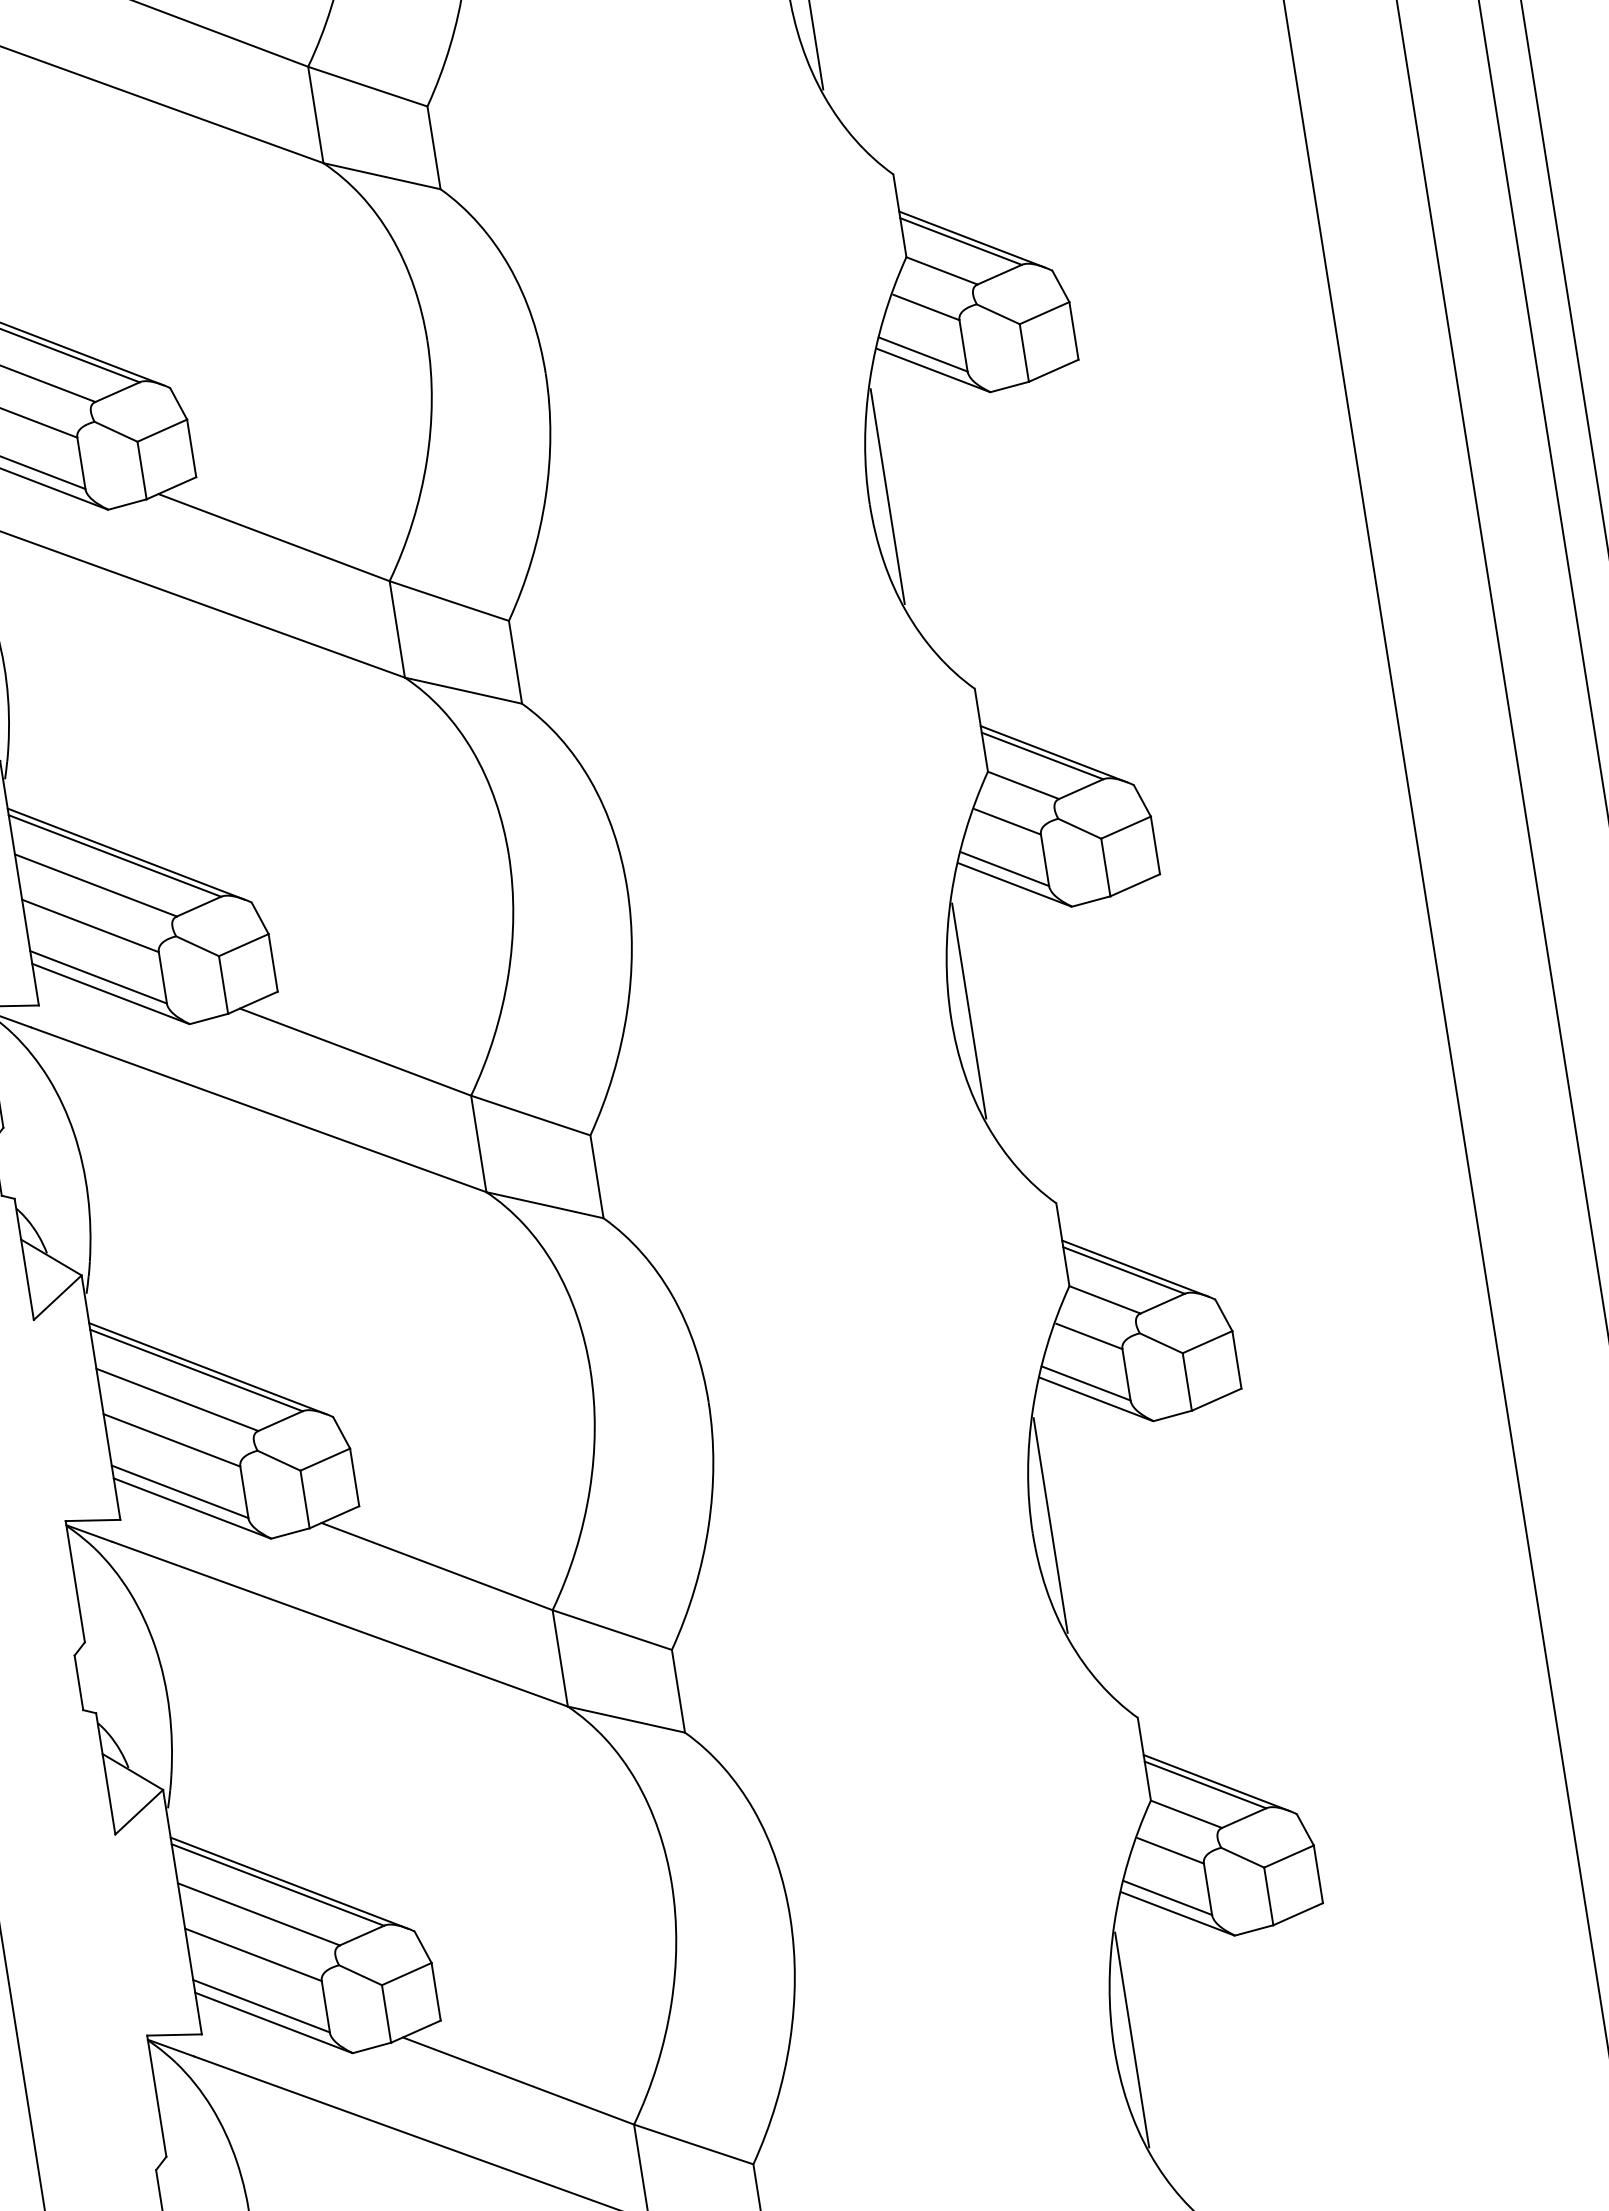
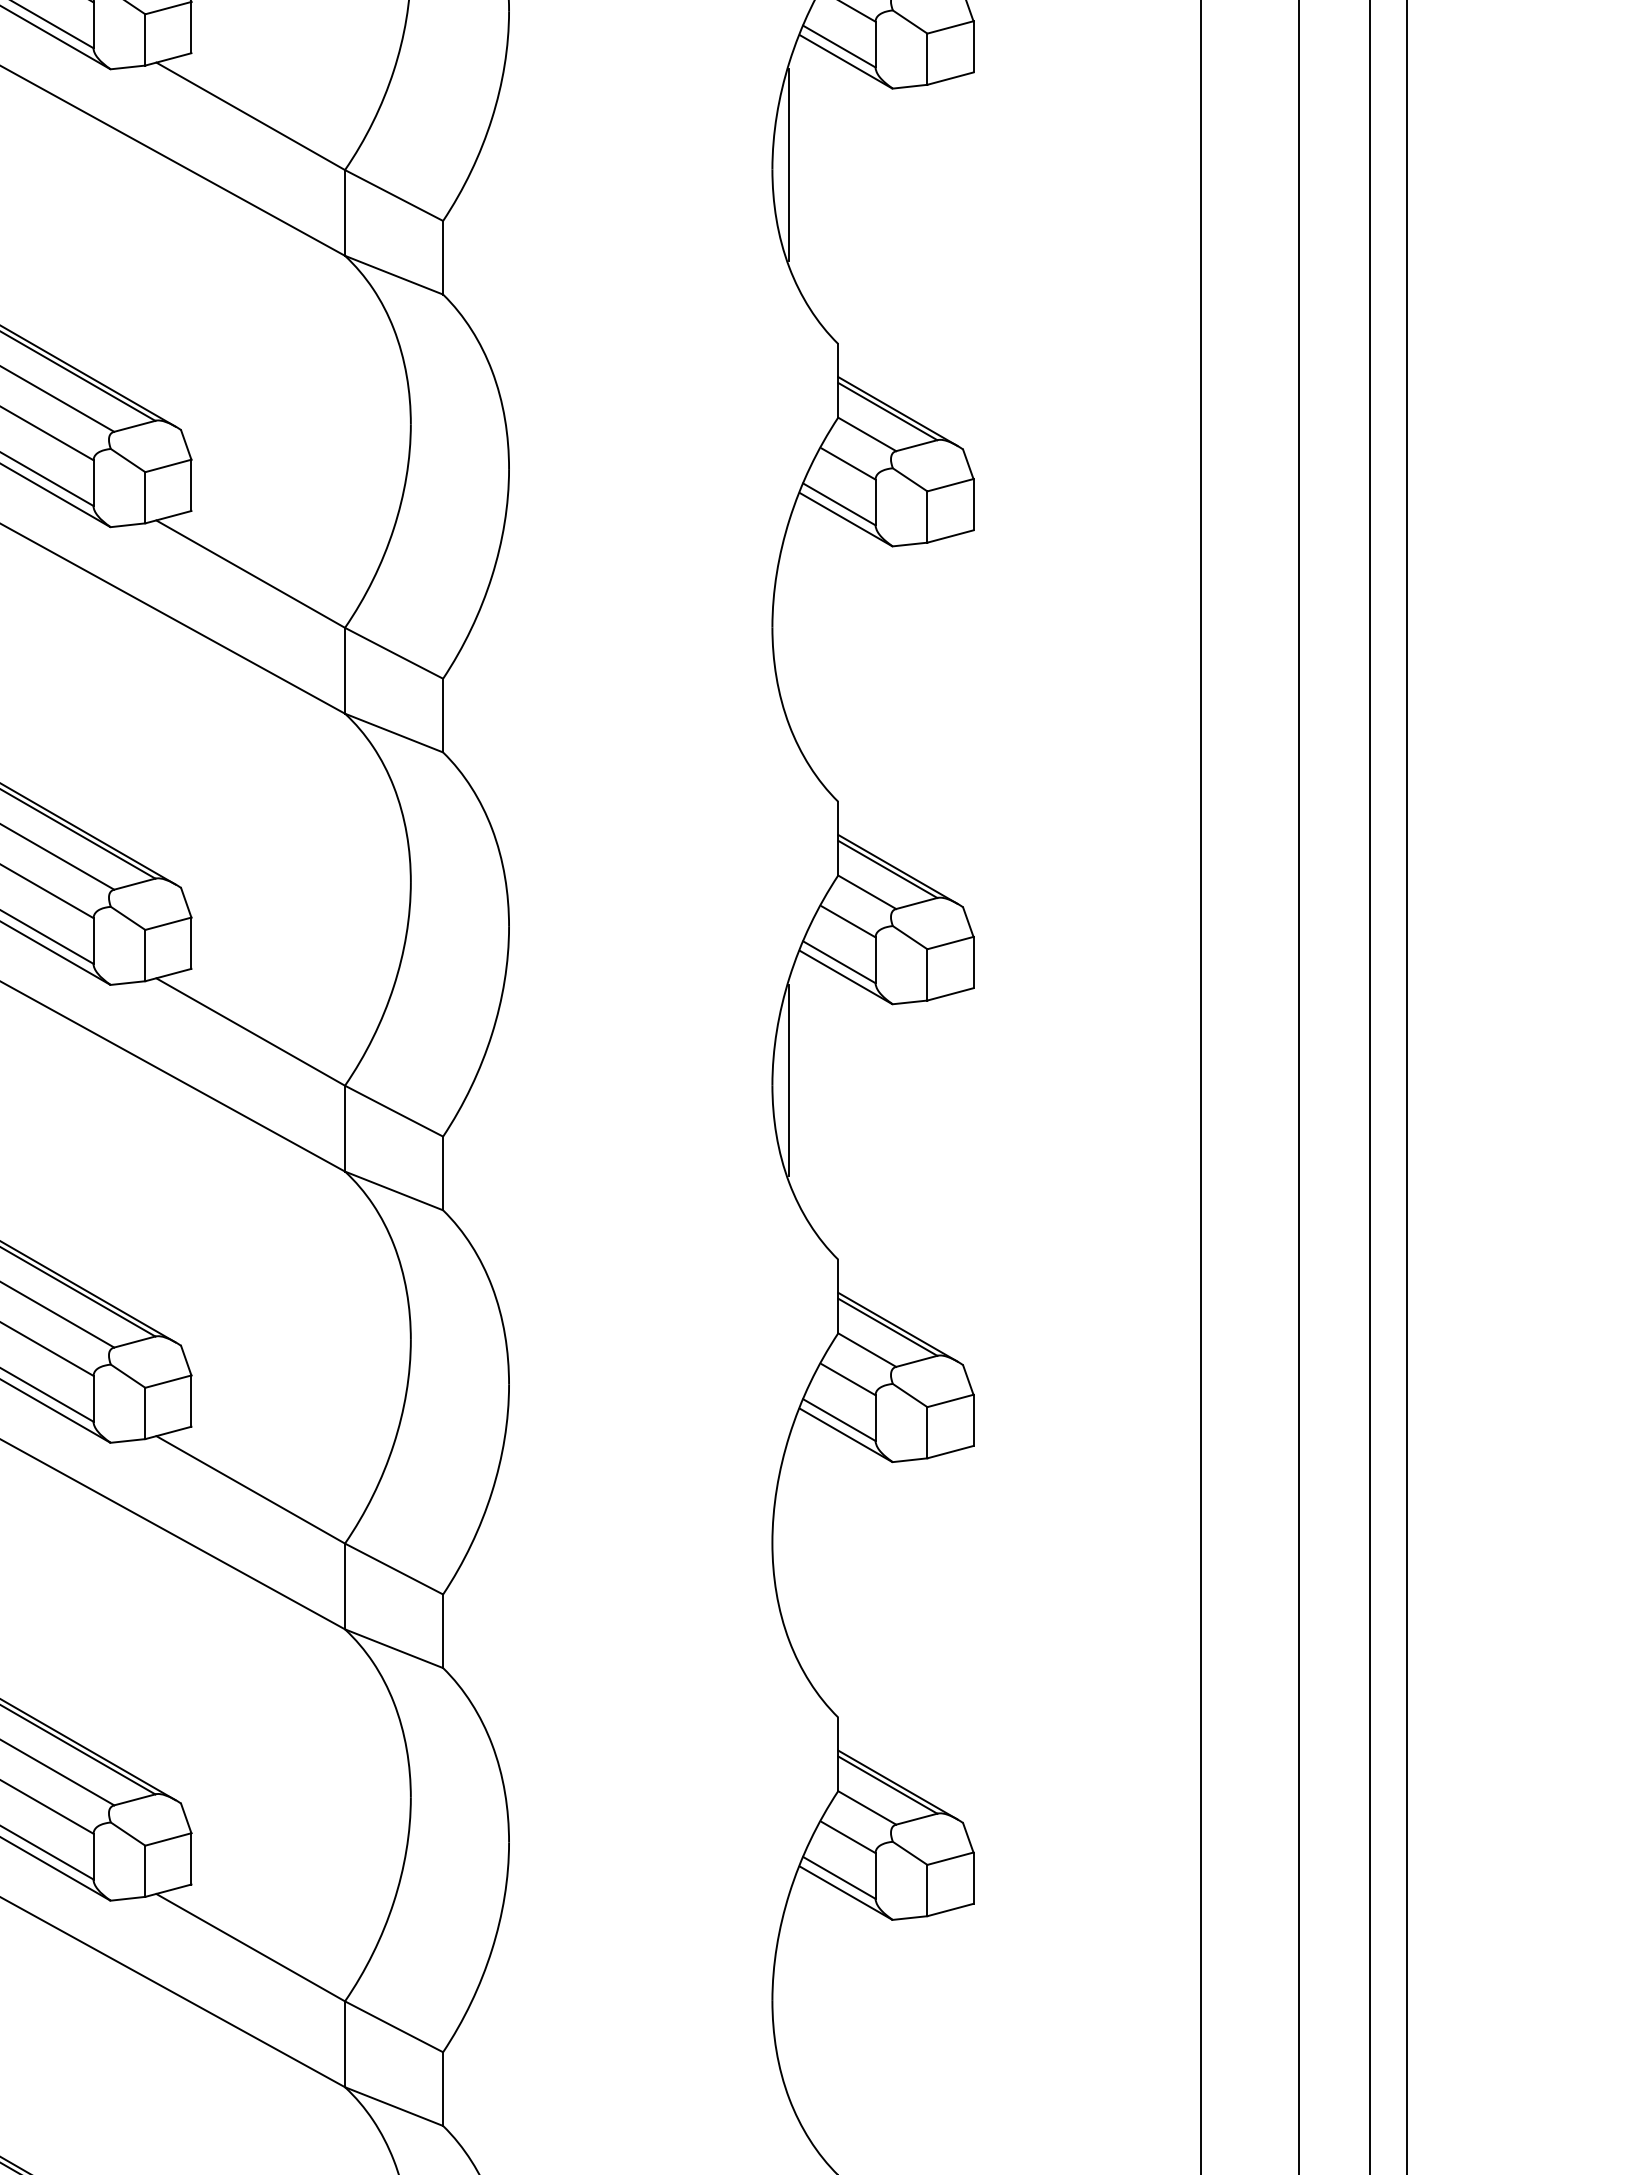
line: (888, 496) -> (789, 622), removed
line: (1051, 1525) -> (789, 1538), removed
line: (1132, 2040) -> (789, 1996), removed

